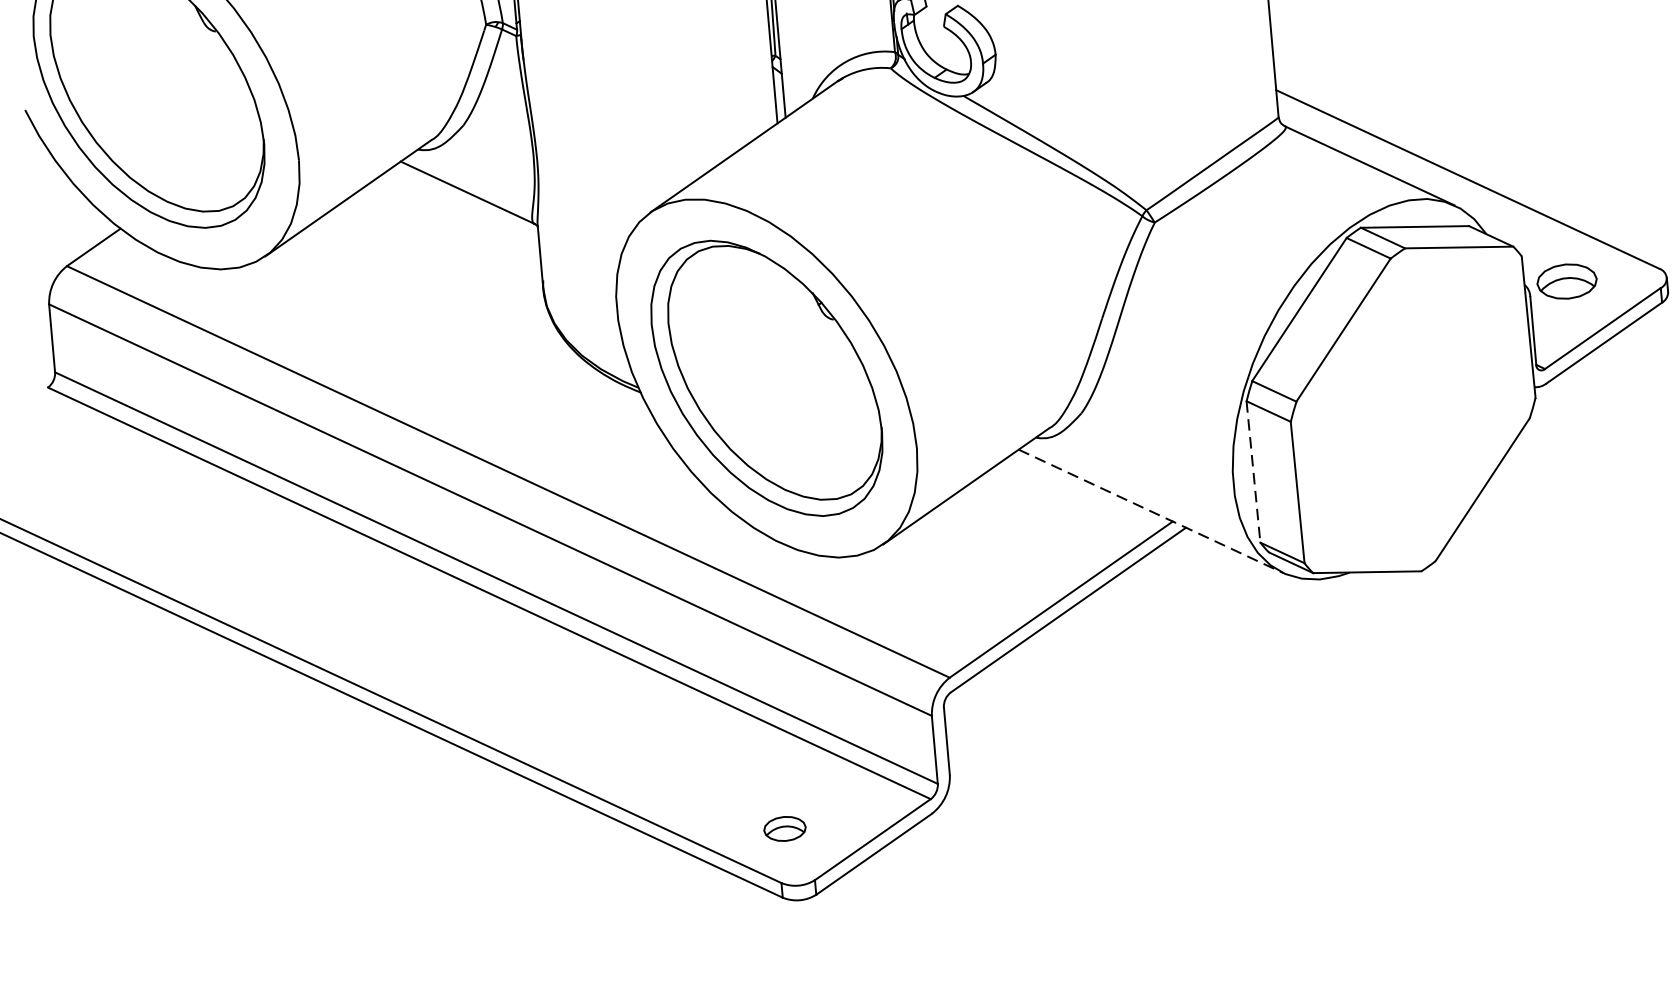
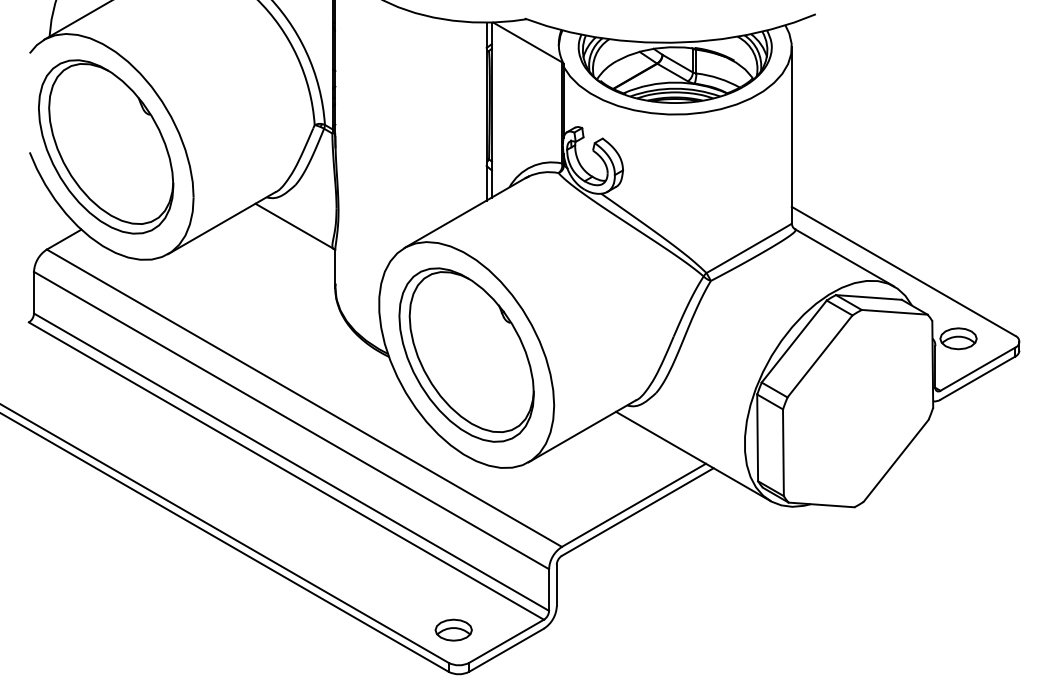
line: (1253, 472) -> (757, 438), dashed -> solid
line: (1151, 511) -> (693, 456), dashed -> solid
part: (784, 827) -> (453, 629), size x1.43

